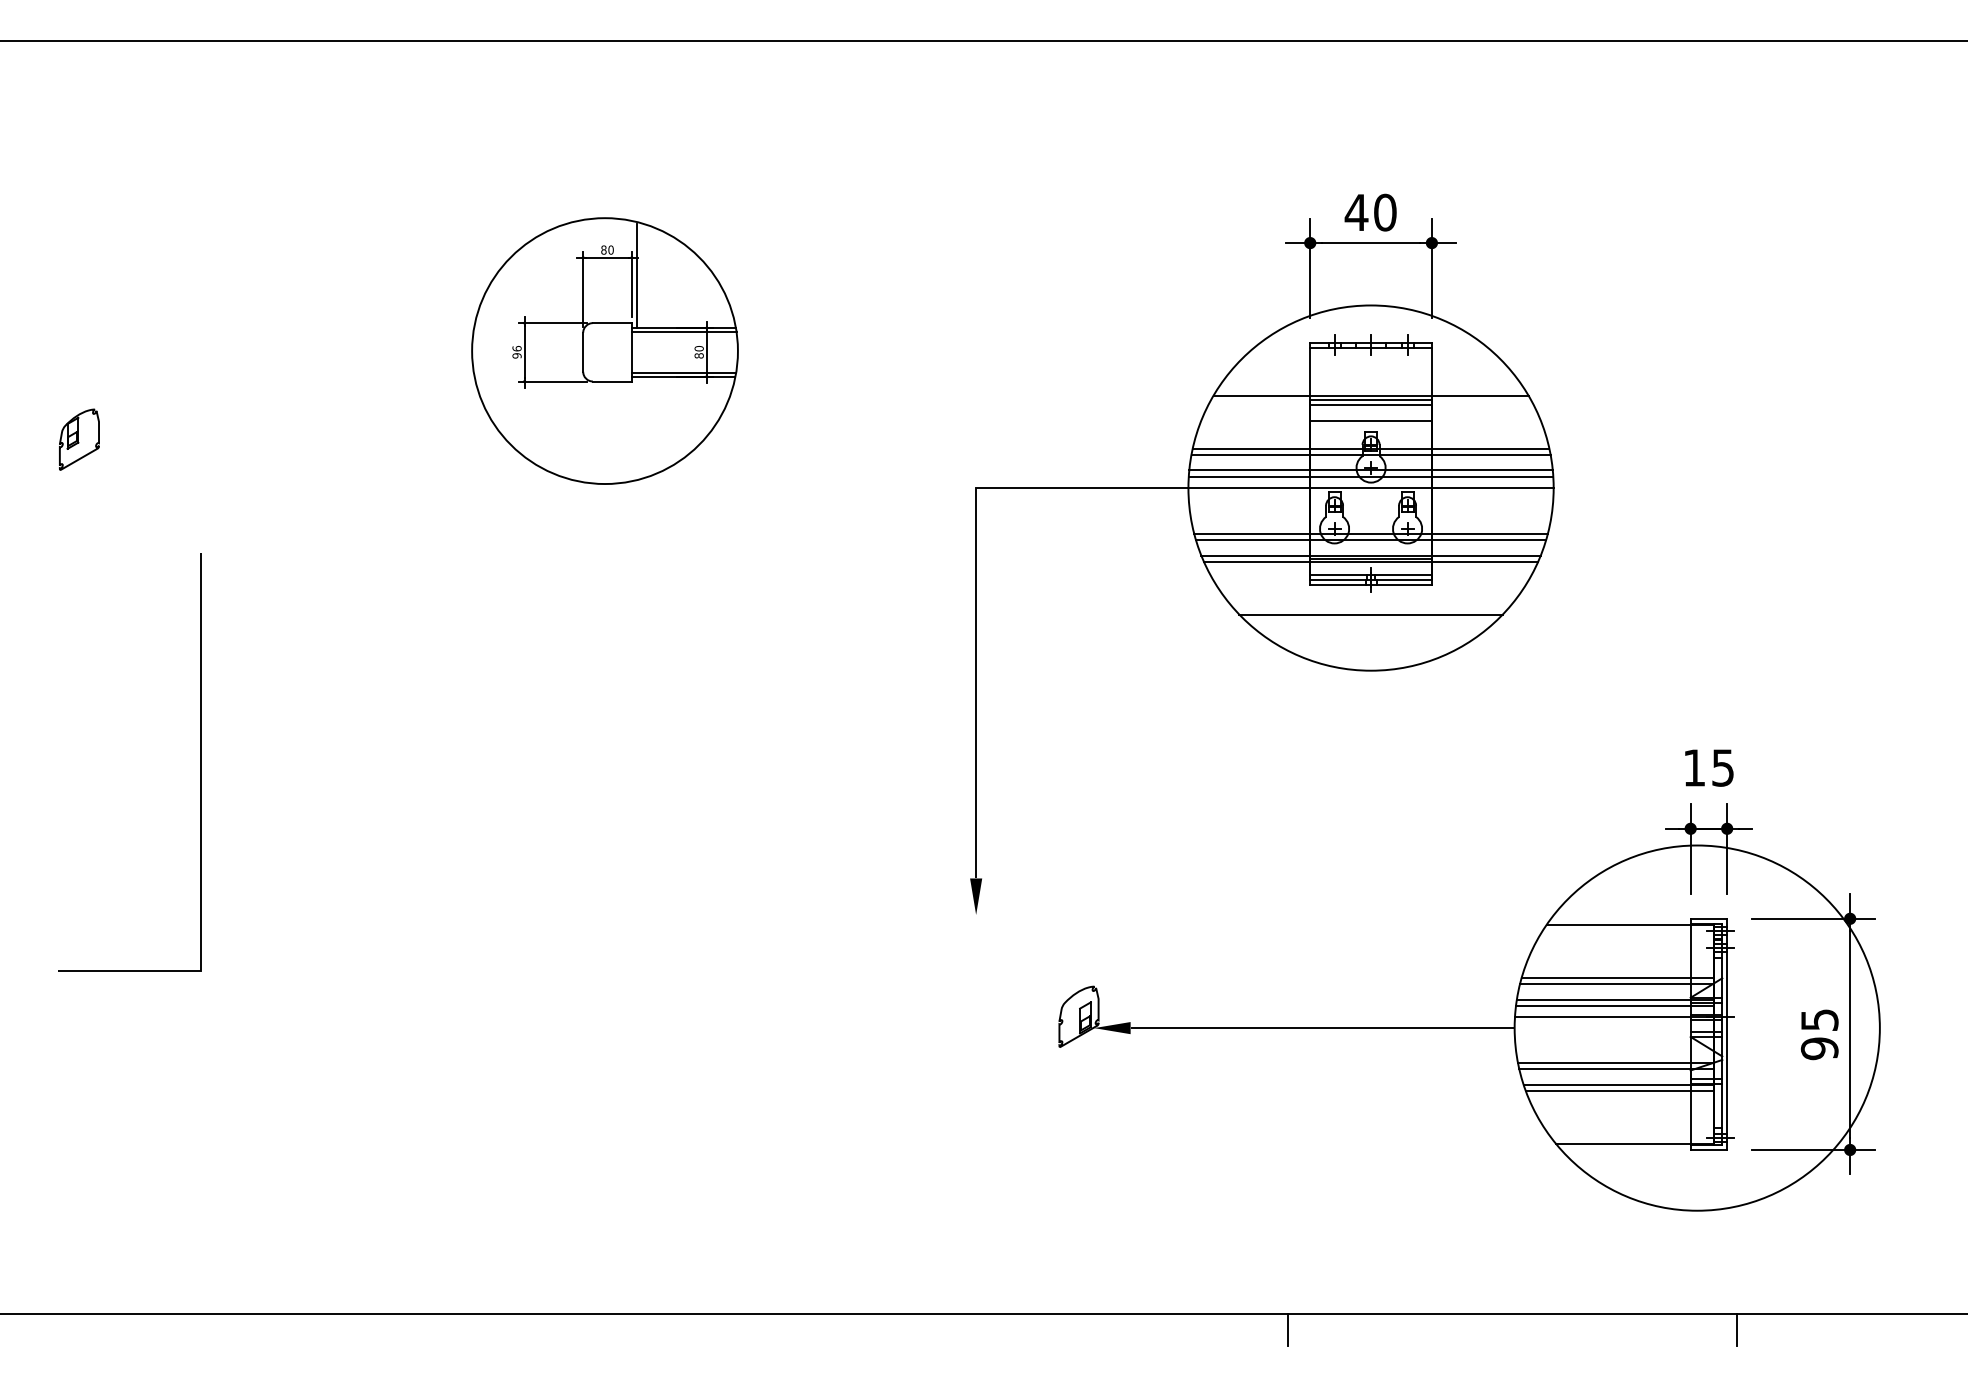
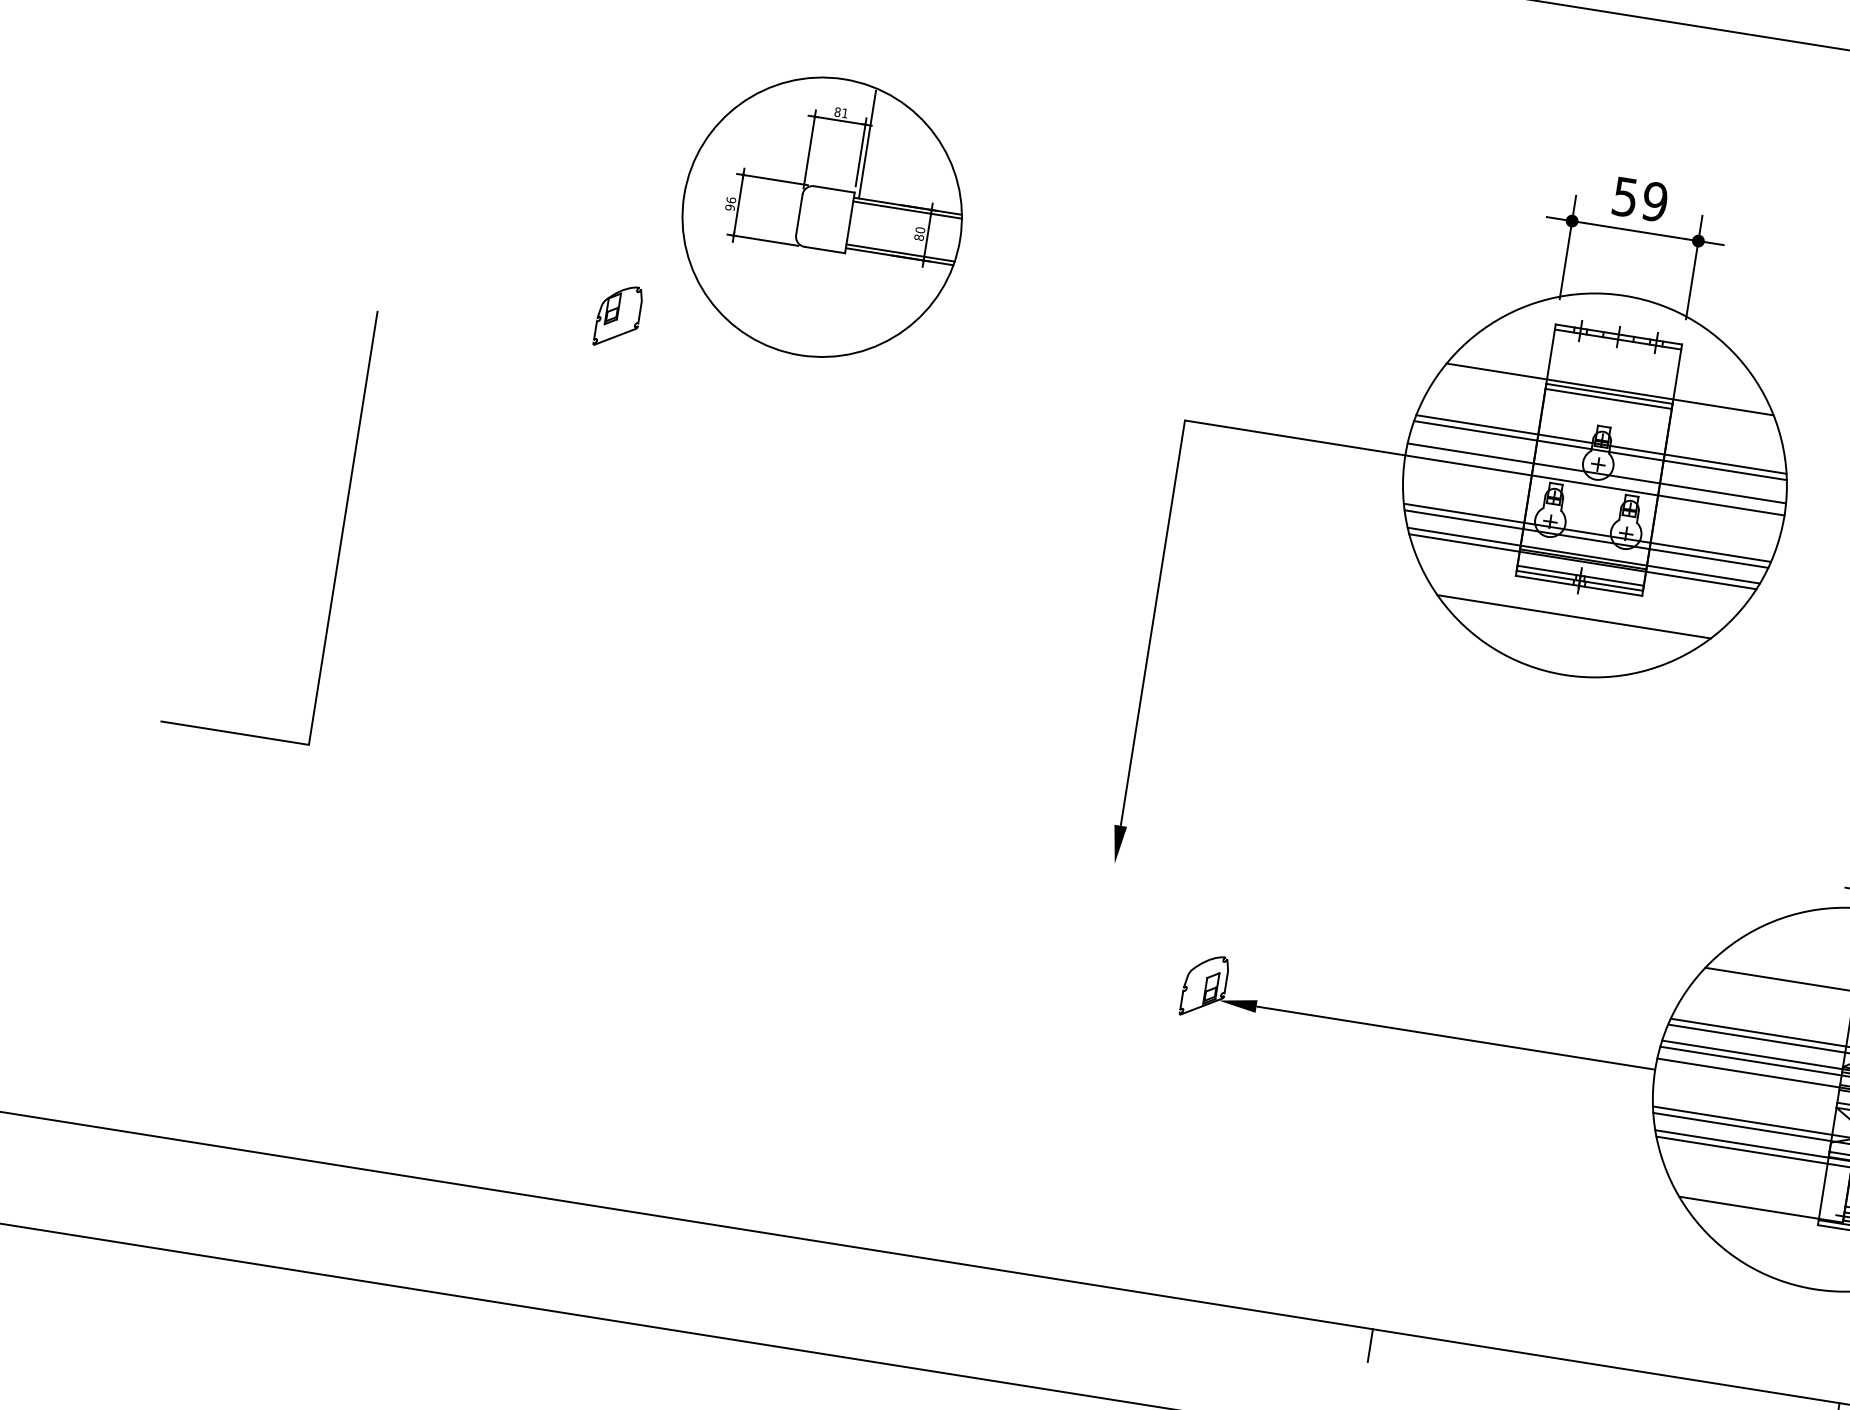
text: (1370, 212) -> (1639, 199), 40 -> 59
text: (610, 249) -> (844, 112), 80 -> 81
line: (1370, 420) -> (1605, 415), removed
part: (79, 439) -> (618, 316), moved
line: (1370, 470) -> (1597, 467), removed
line: (200, 762) -> (342, 528), moved

